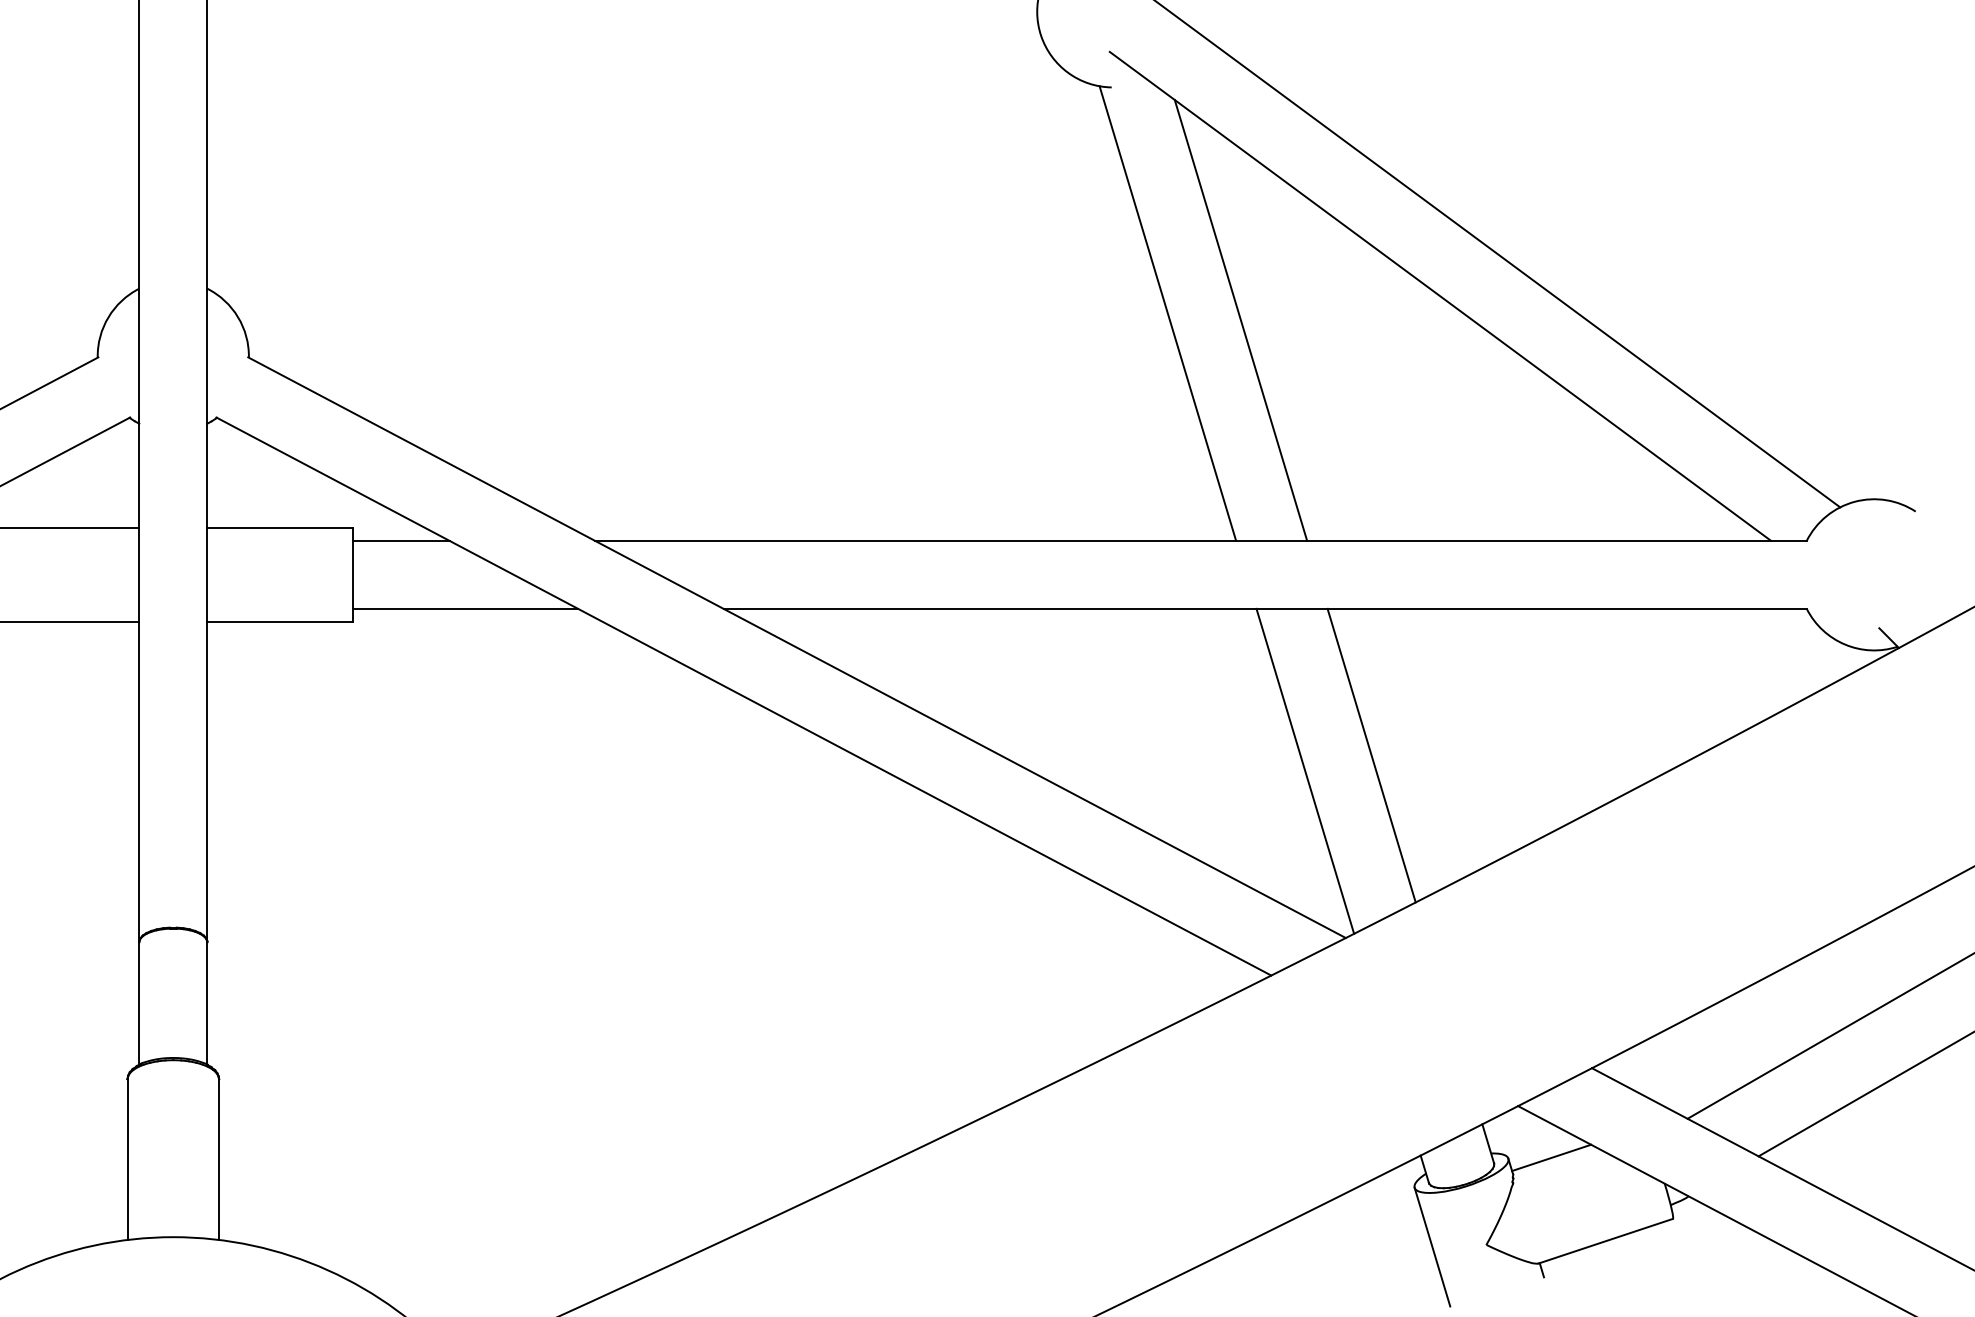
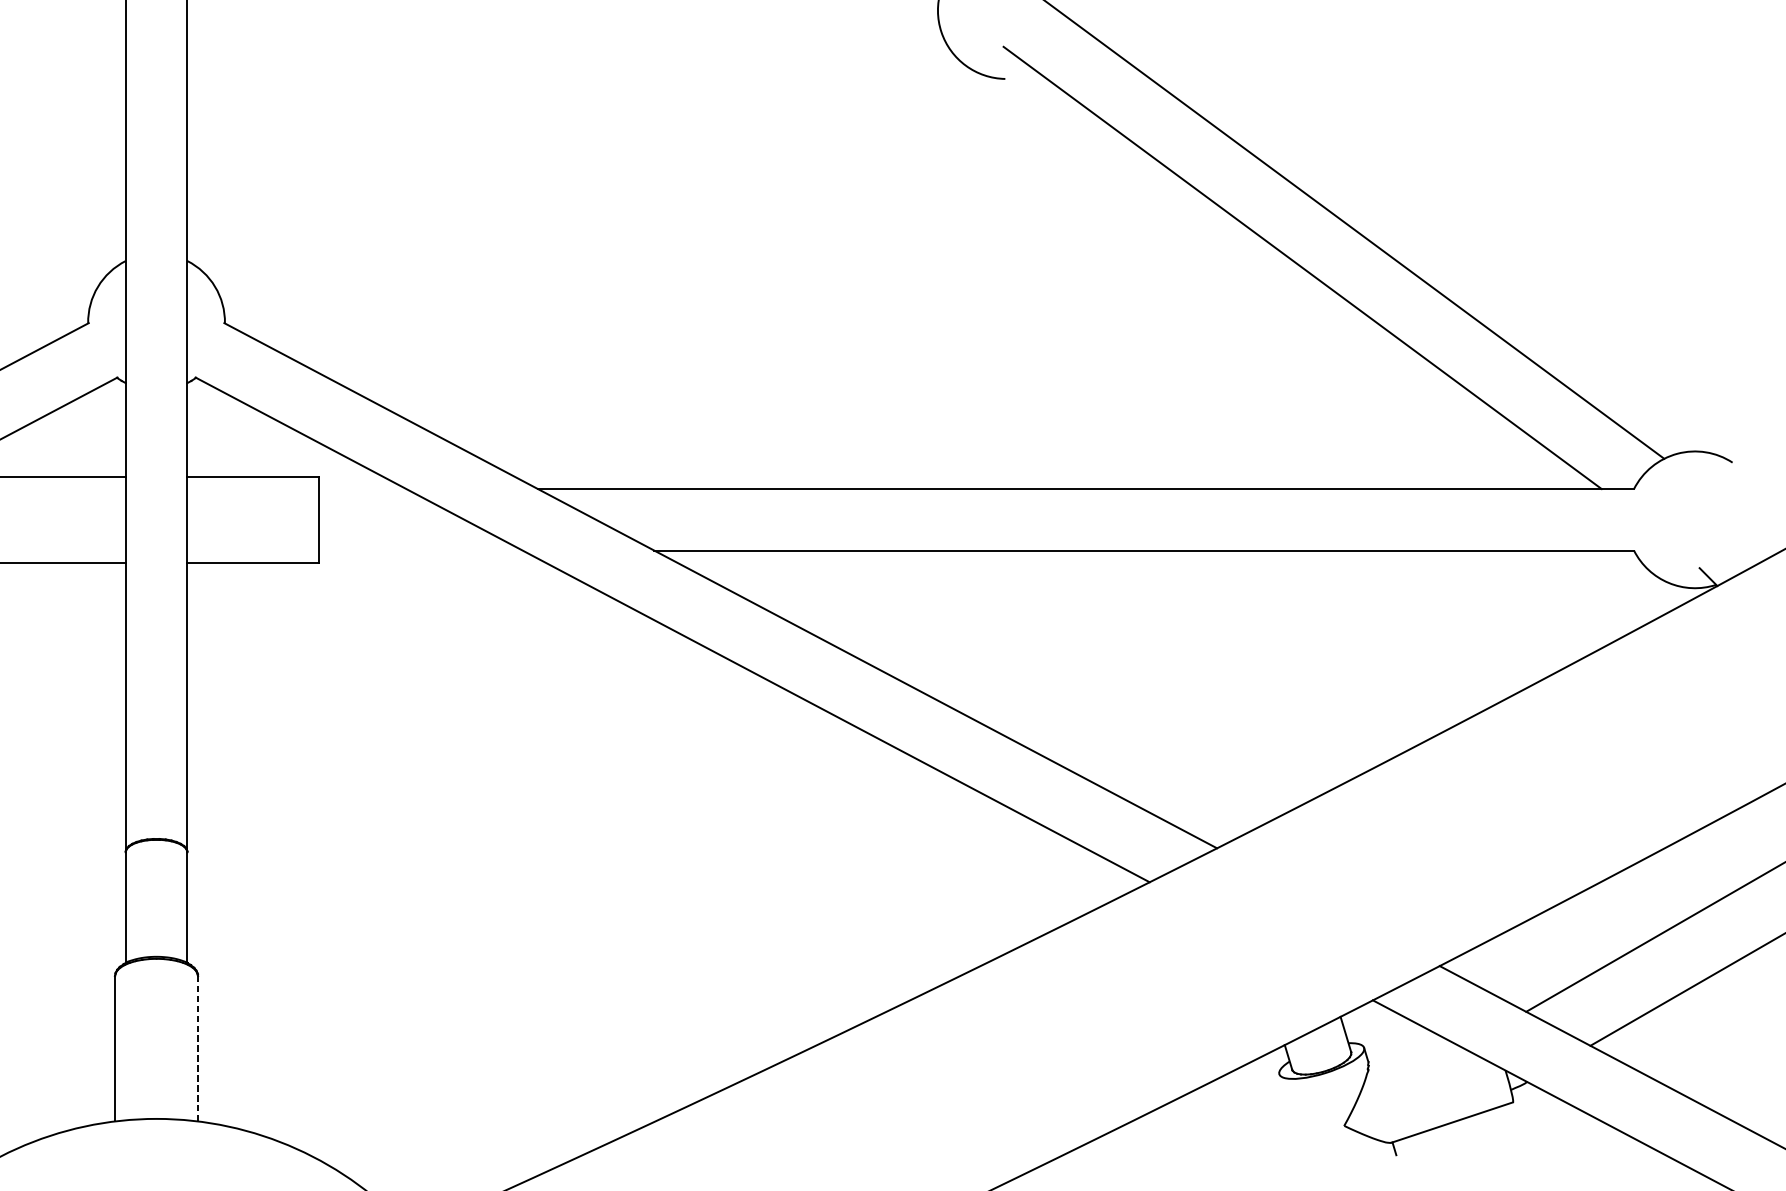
line: (1167, 313) -> (1055, 283), removed
line: (1240, 319) -> (1121, 288), removed
line: (400, 540) -> (362, 488), removed
line: (465, 608) -> (420, 550), removed
line: (1371, 755) -> (1240, 683), removed
line: (1305, 770) -> (1180, 696), removed
line: (1551, 1157) -> (1403, 1046), removed
line: (219, 1159) -> (198, 1048), solid -> dashed
line: (1432, 1246) -> (1295, 1127), removed

